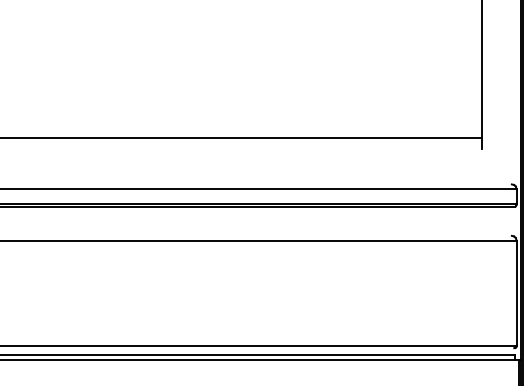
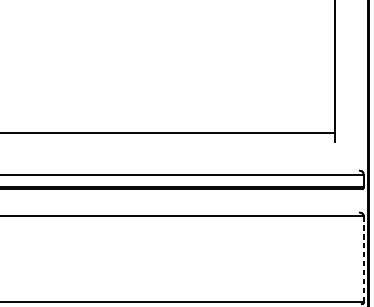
line: (516, 293) -> (363, 259), solid -> dashed

